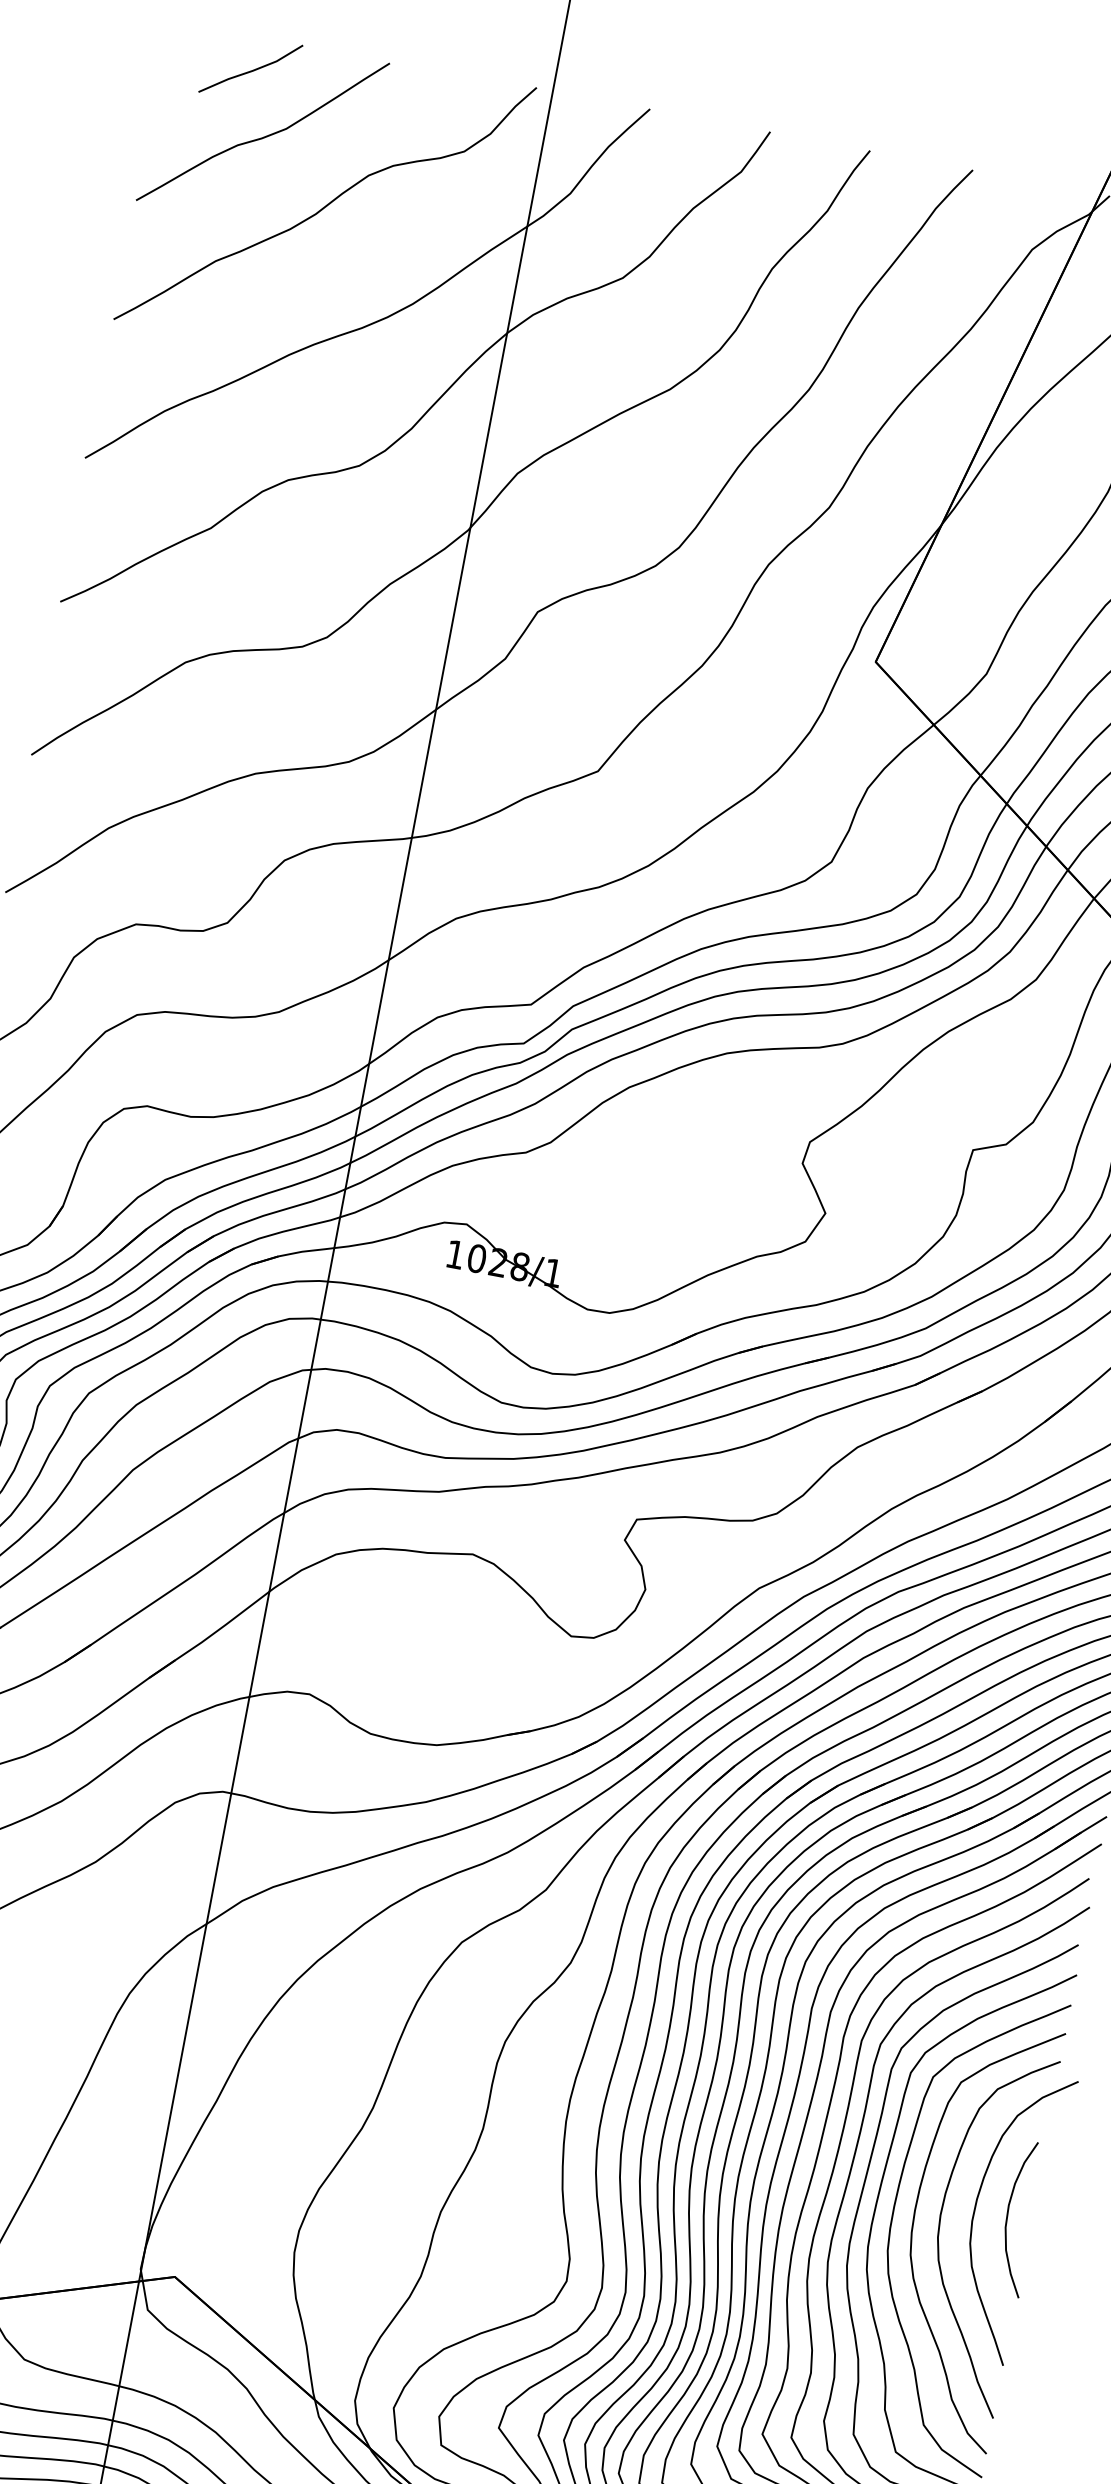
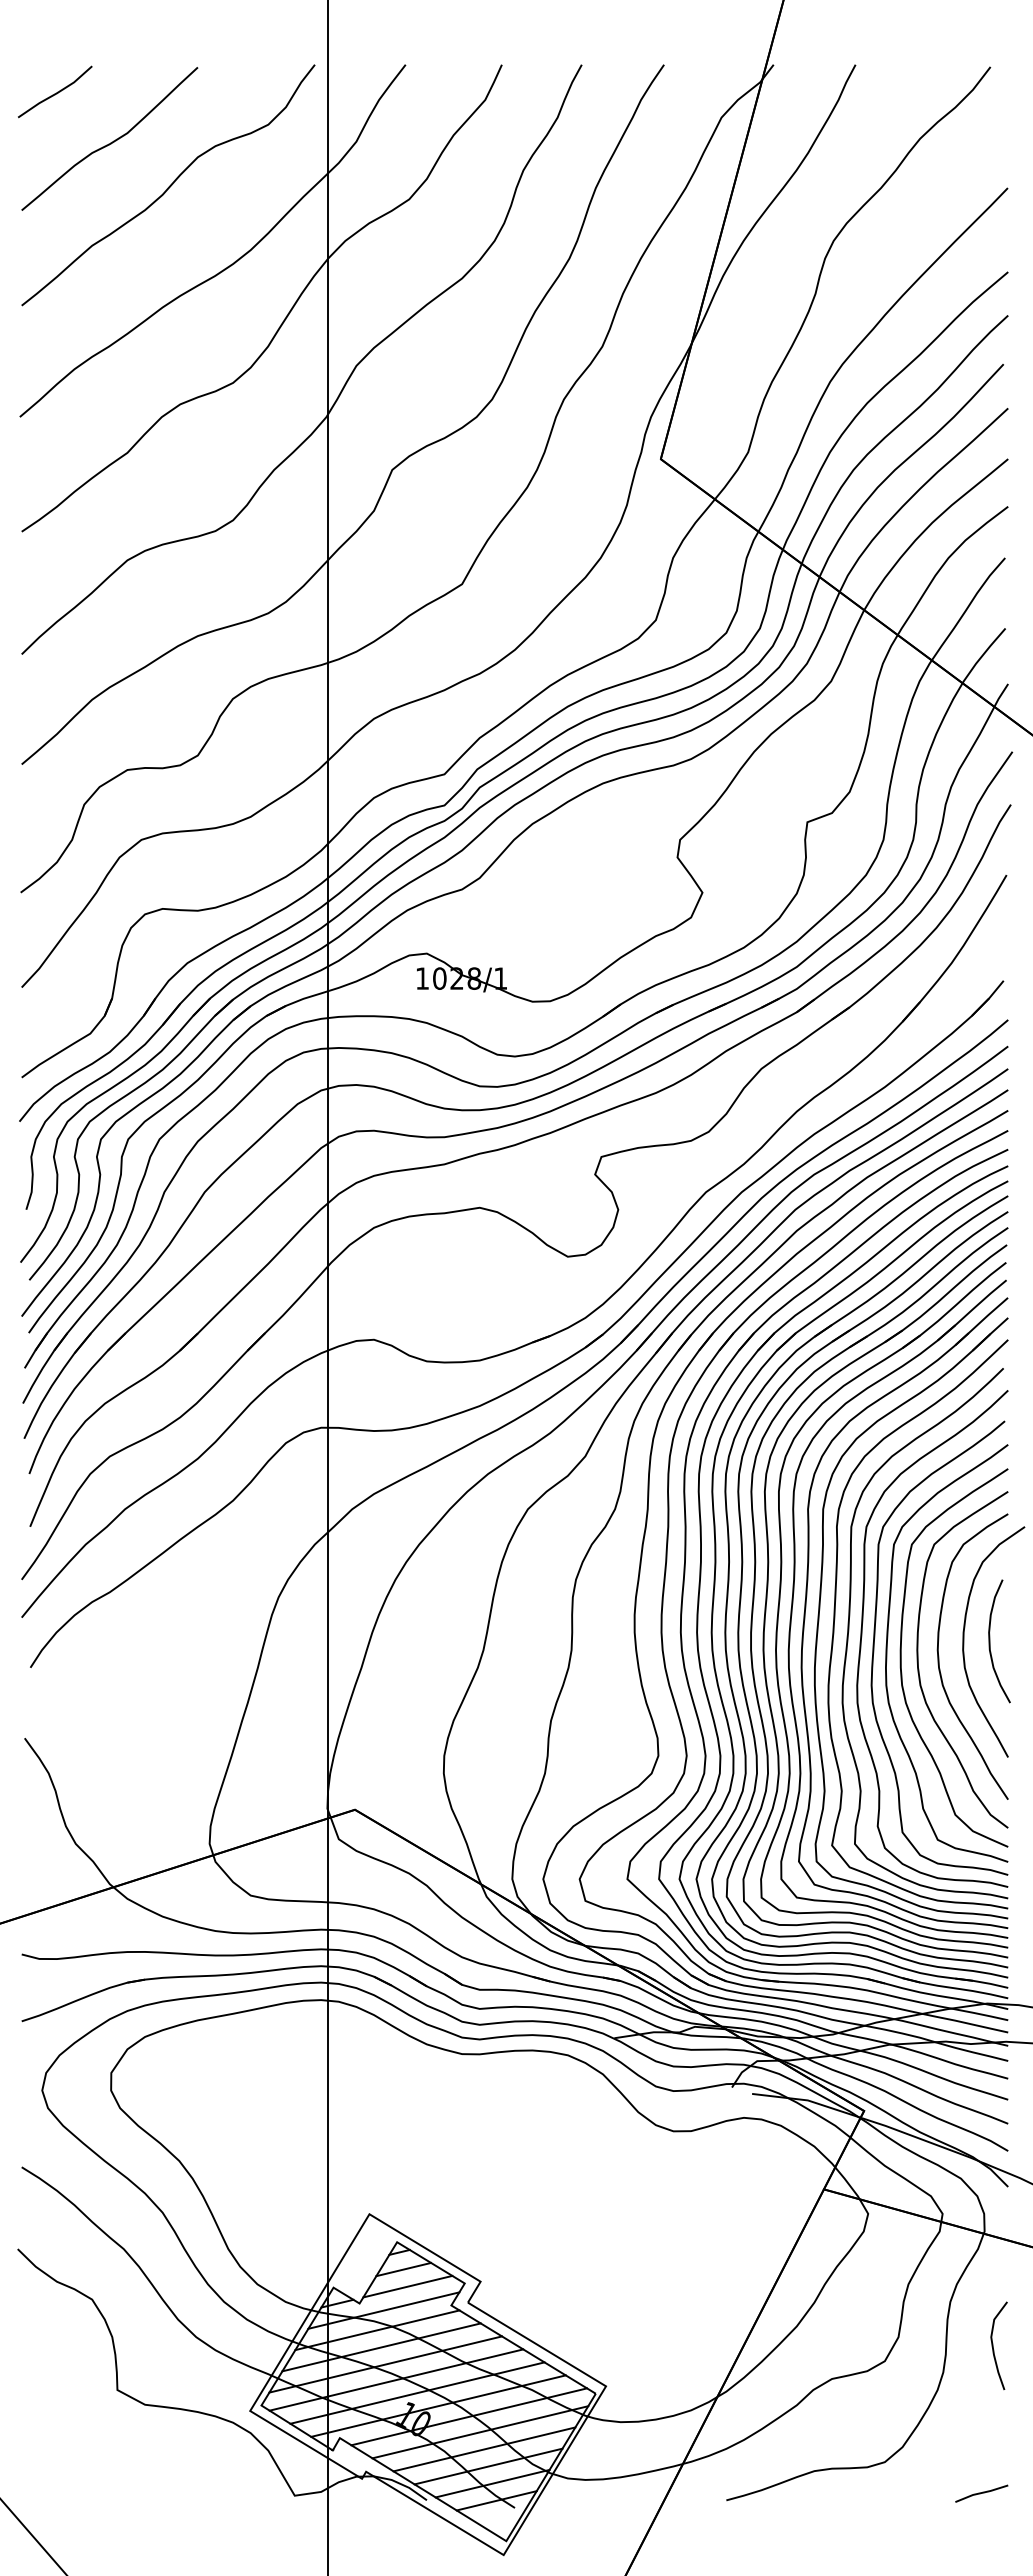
line: (252, 69) -> (56, 92), moved

